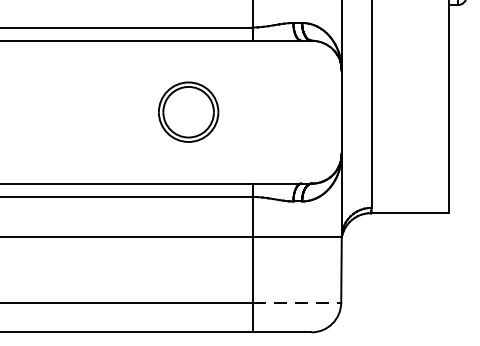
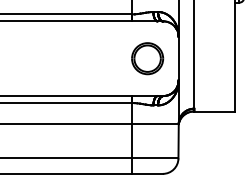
part: (188, 111) -> (147, 58), moved
line: (297, 302) -> (155, 158), dashed -> solid

